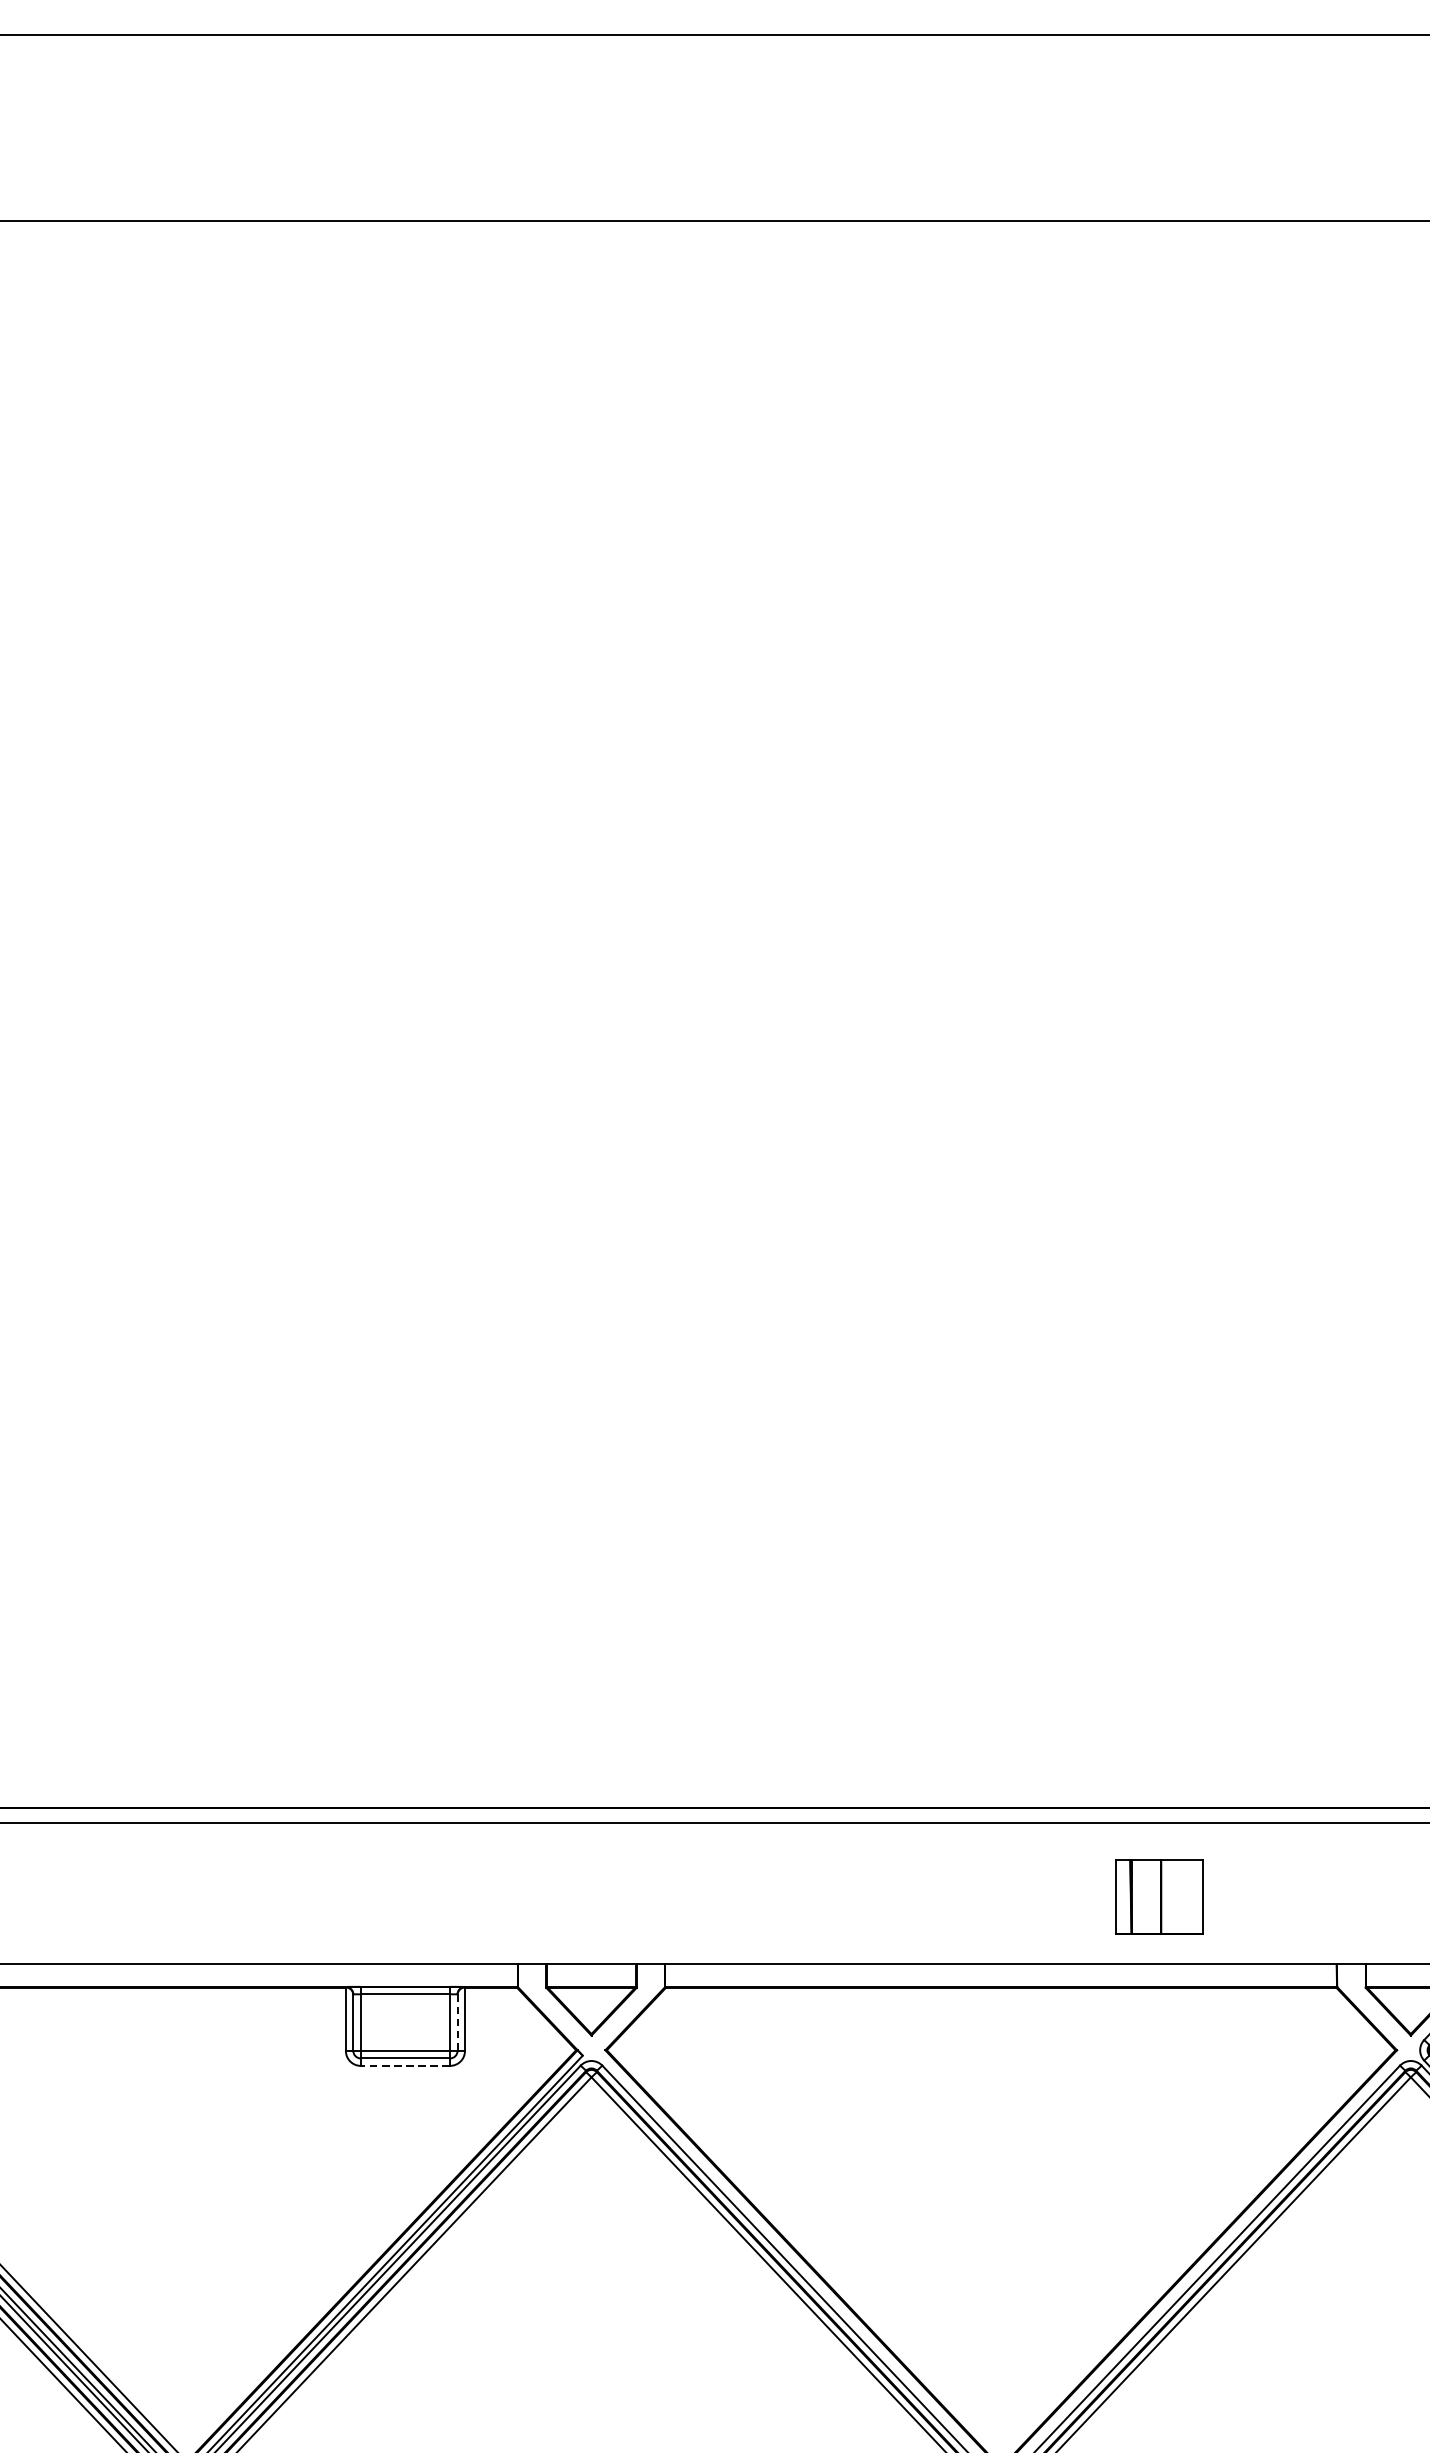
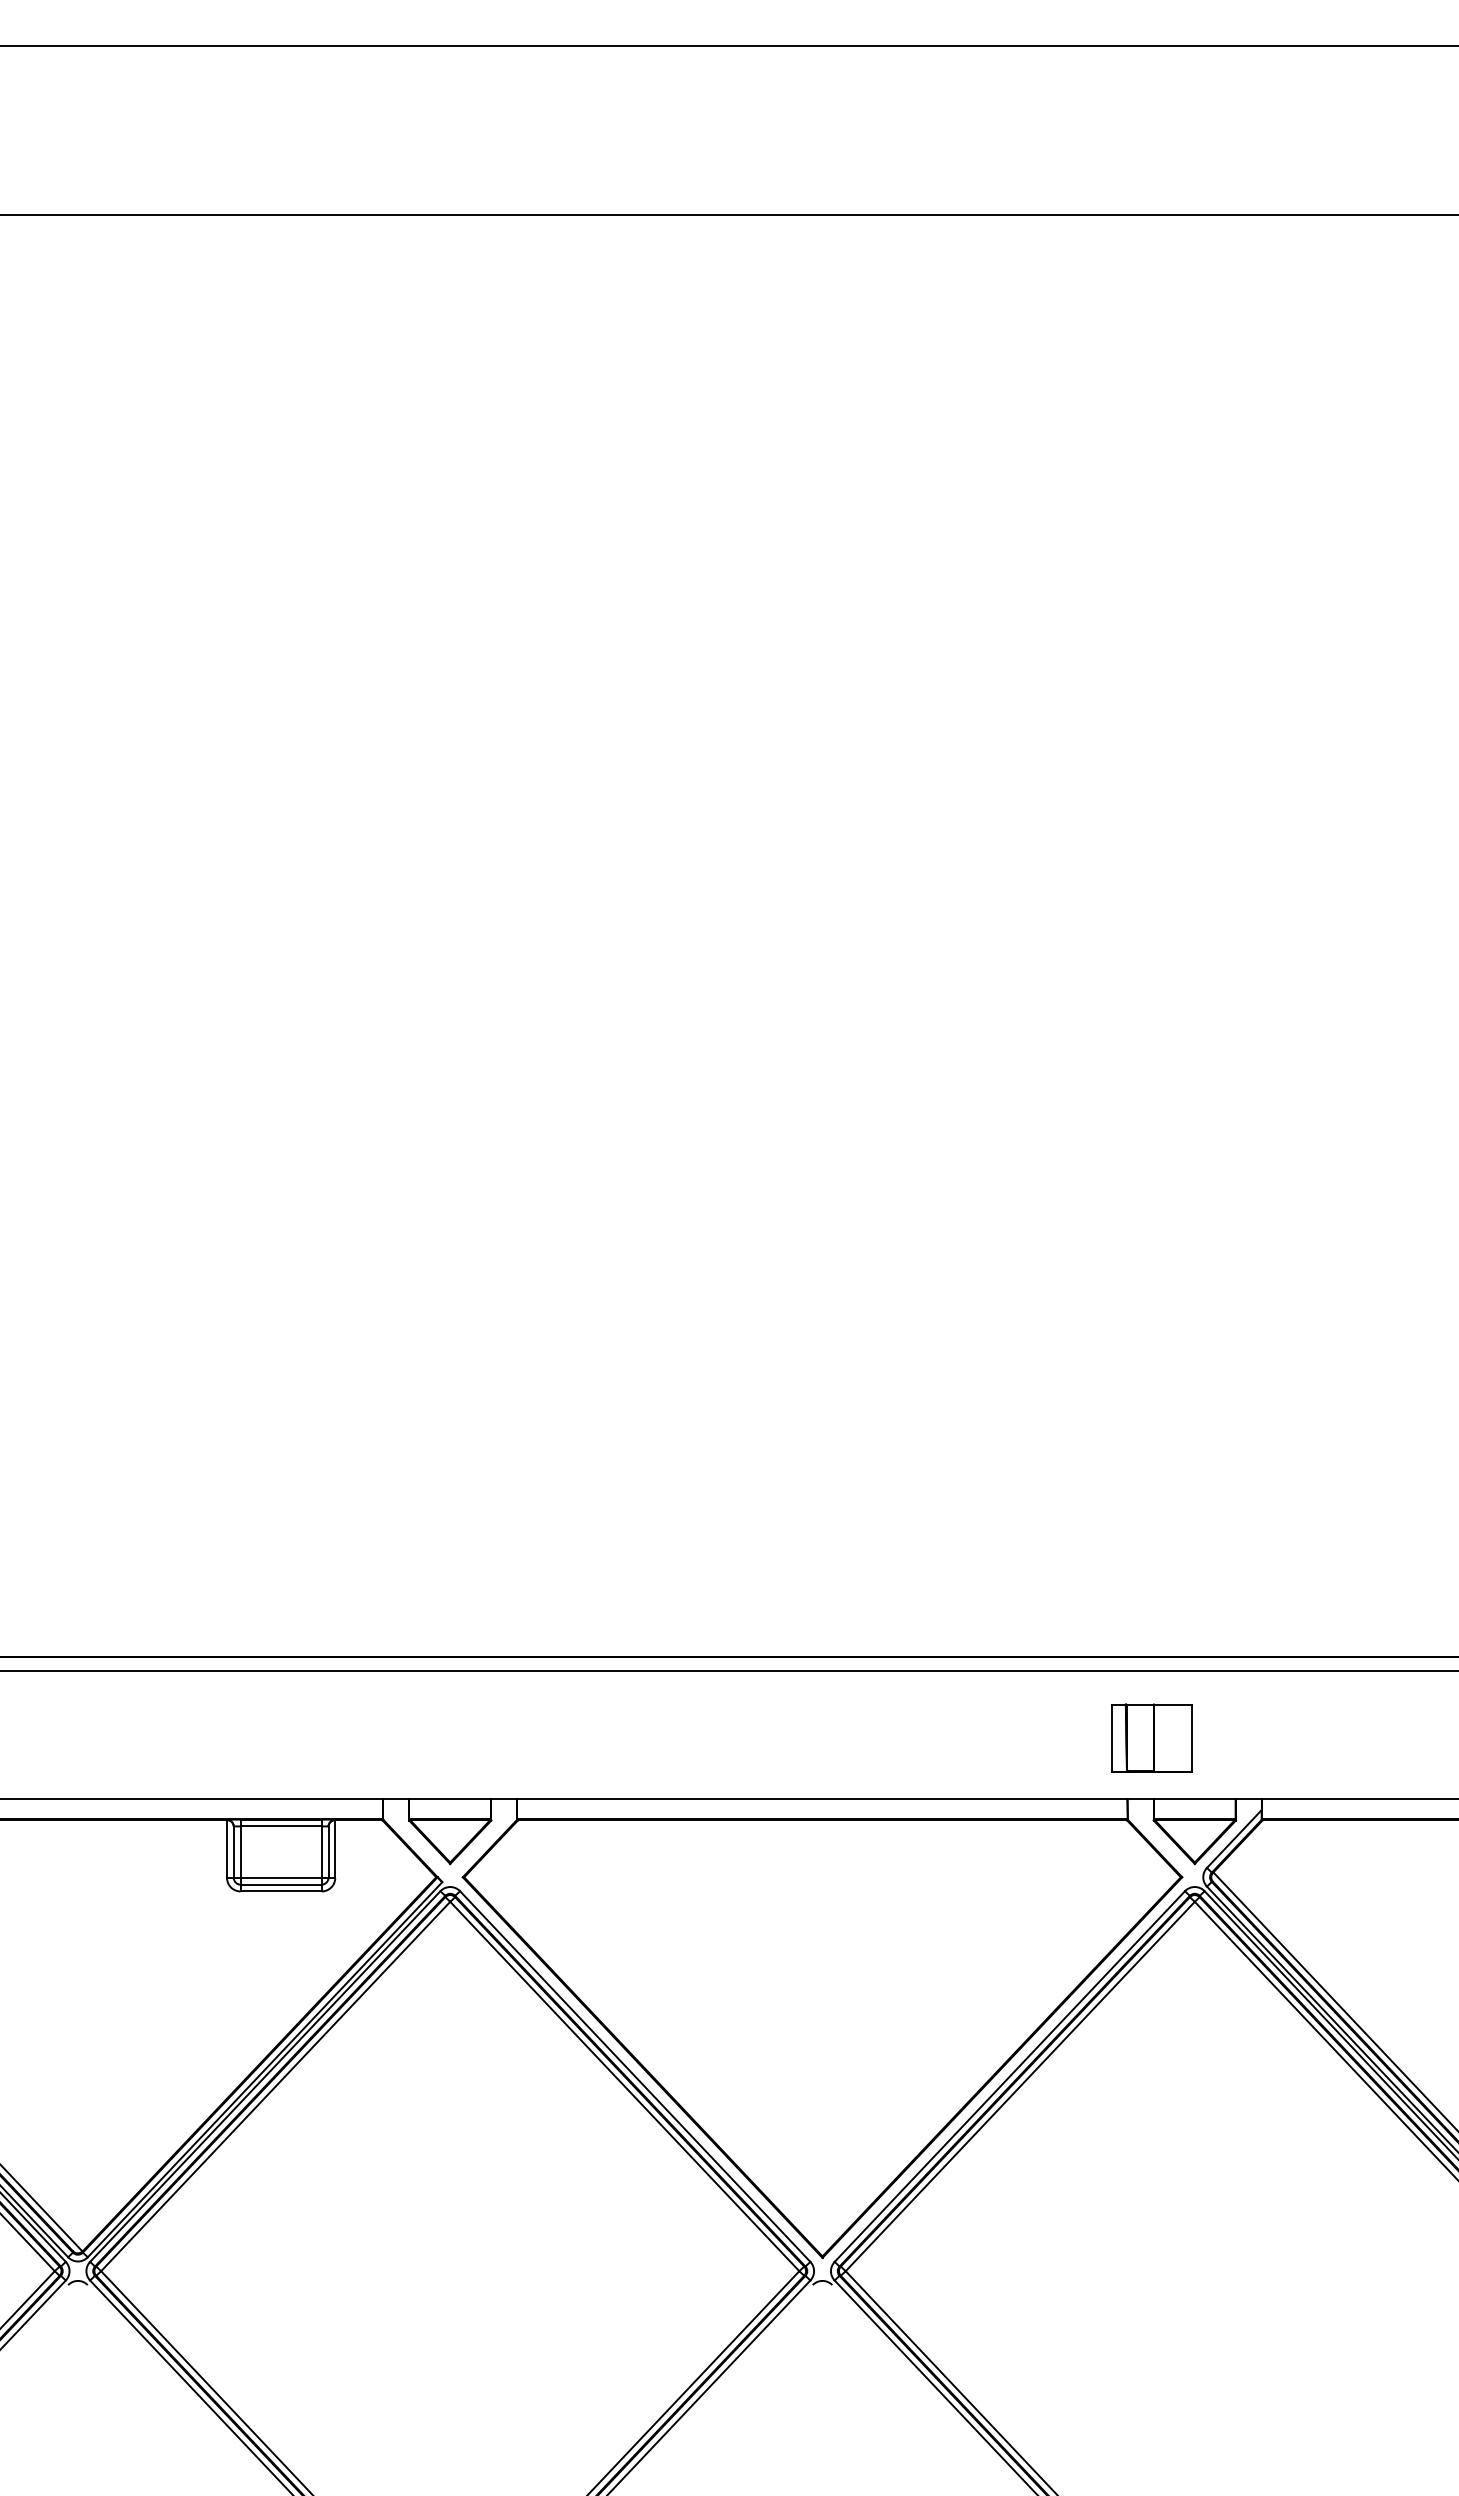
part: (1158, 1896) -> (1151, 1737), moved
line: (457, 2023) -> (328, 1852), dashed -> solid
line: (405, 2065) -> (281, 1891), dashed -> solid

